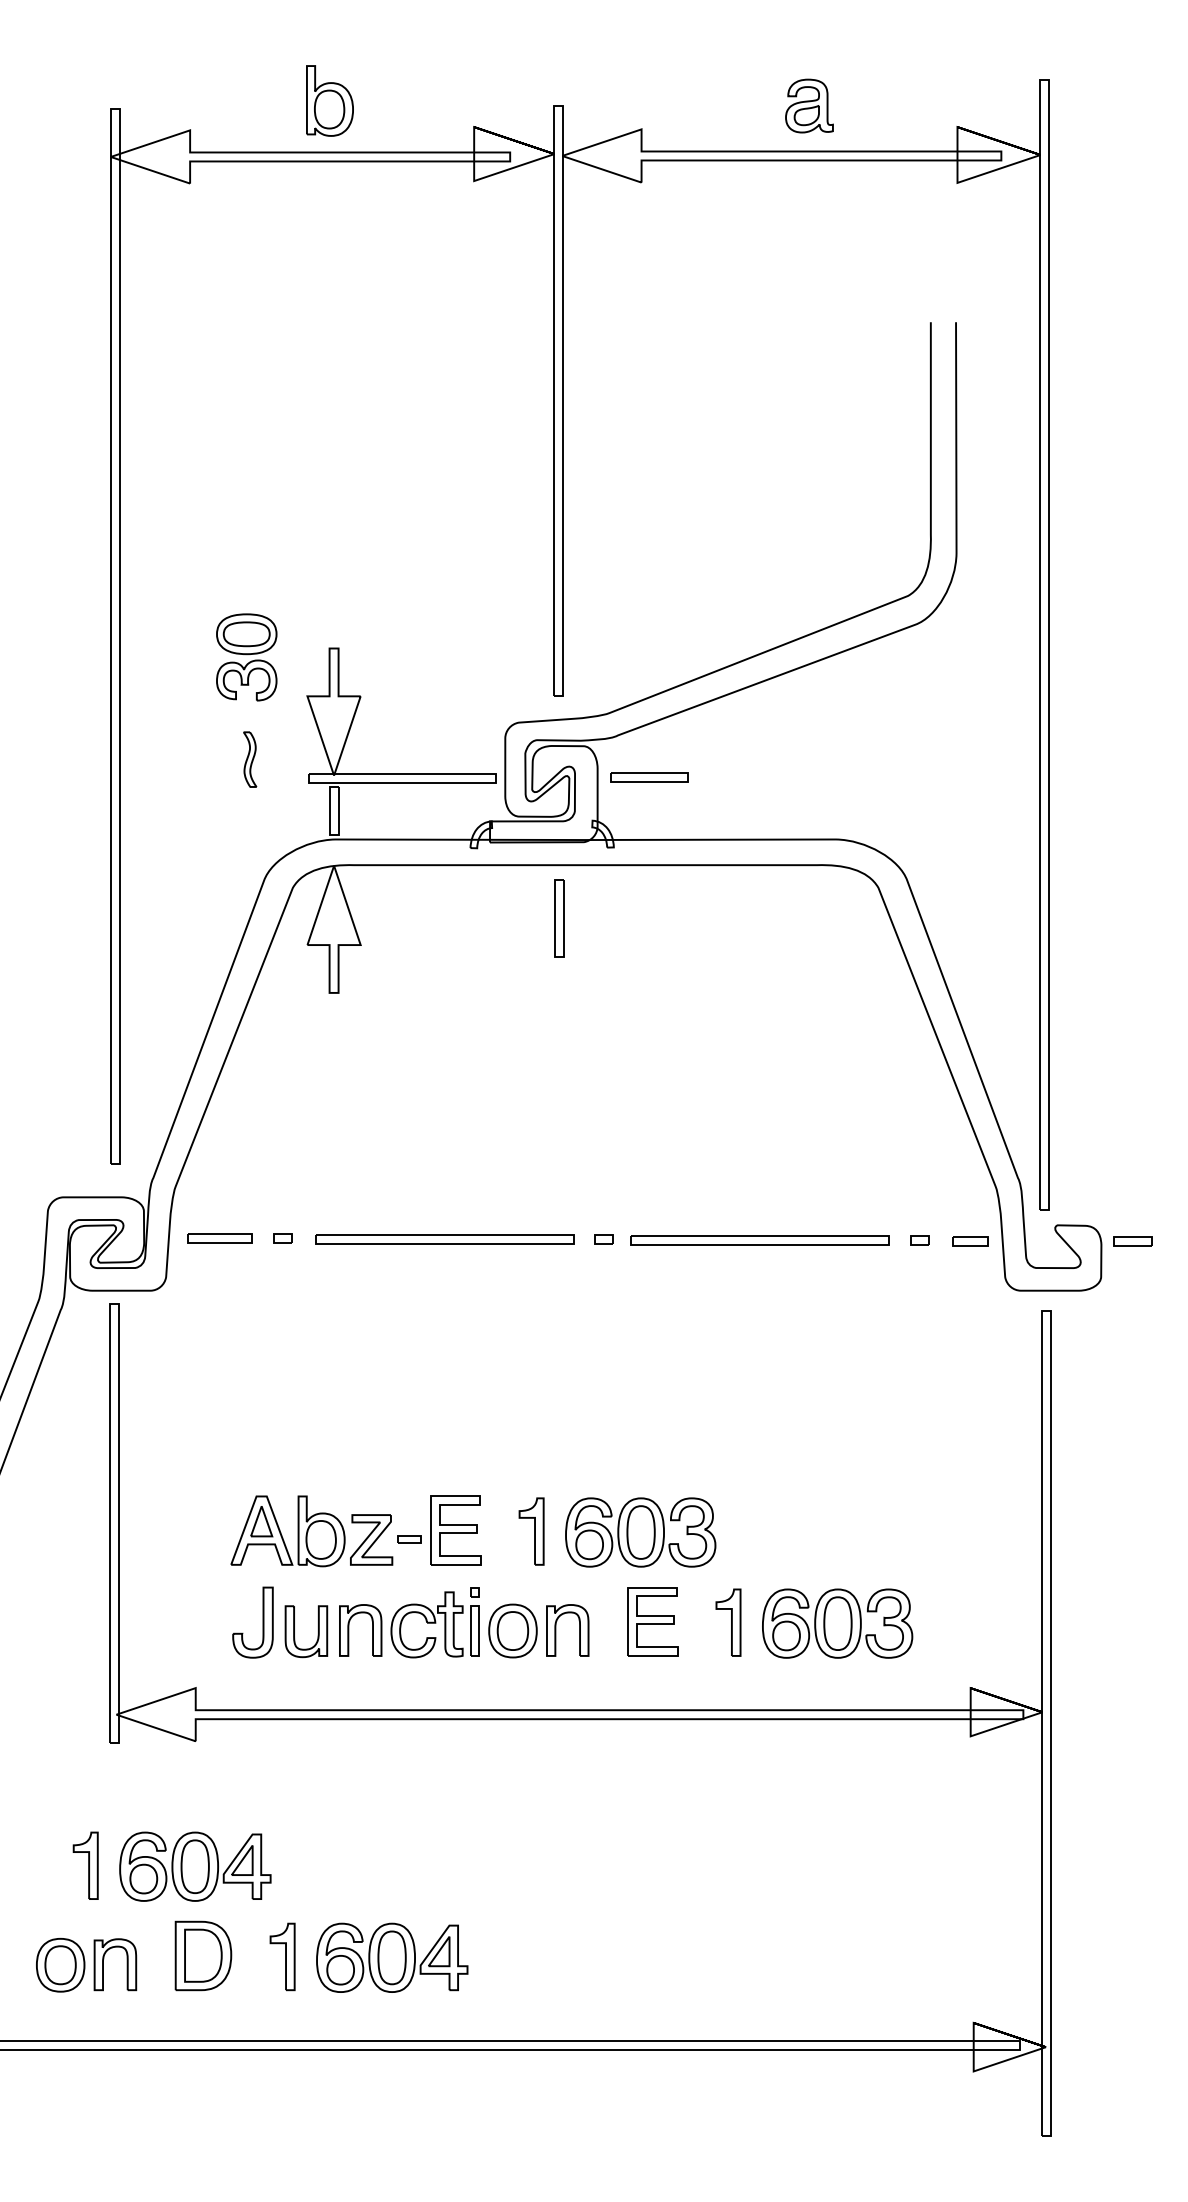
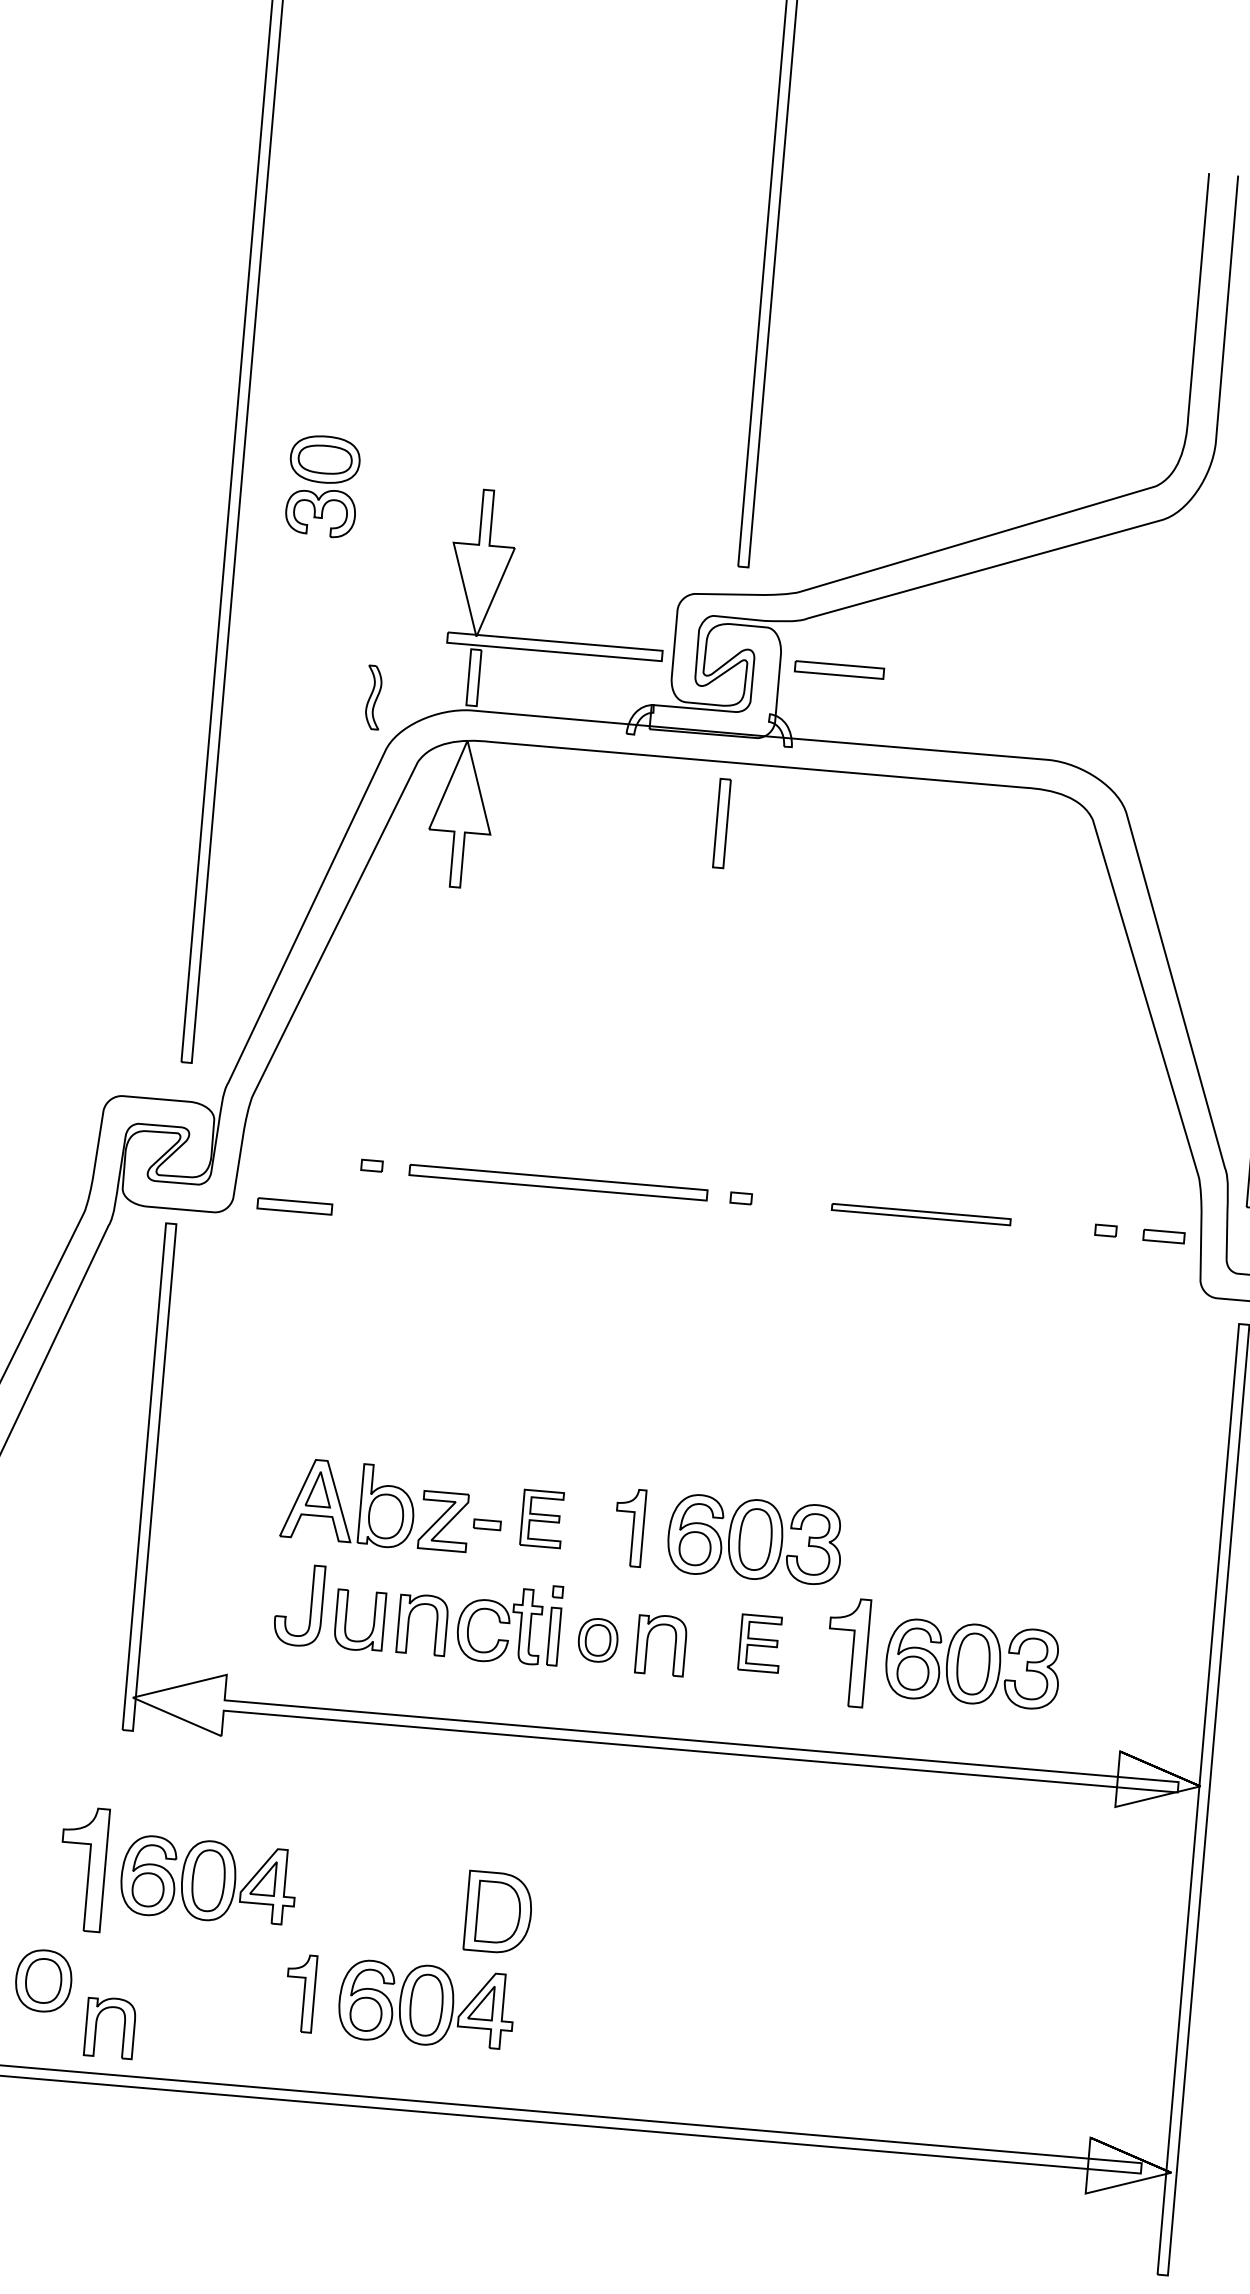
part: (246, 657) -> (322, 486), moved
part: (250, 759) -> (374, 697), moved
part: (219, 1238) -> (294, 1206), moved
part: (759, 1240) -> (920, 1214), size x0.6
part: (455, 1530) -> (541, 1518), size x0.7
part: (652, 1621) -> (759, 1643), size x0.7
part: (728, 1622) -> (847, 1651), size x1.4
part: (512, 1630) -> (597, 1639), size x0.7
part: (85, 1865) -> (82, 1868), size x1.6
part: (203, 1955) -> (498, 1912), moved
part: (126, 1964) -> (123, 2028), moved

